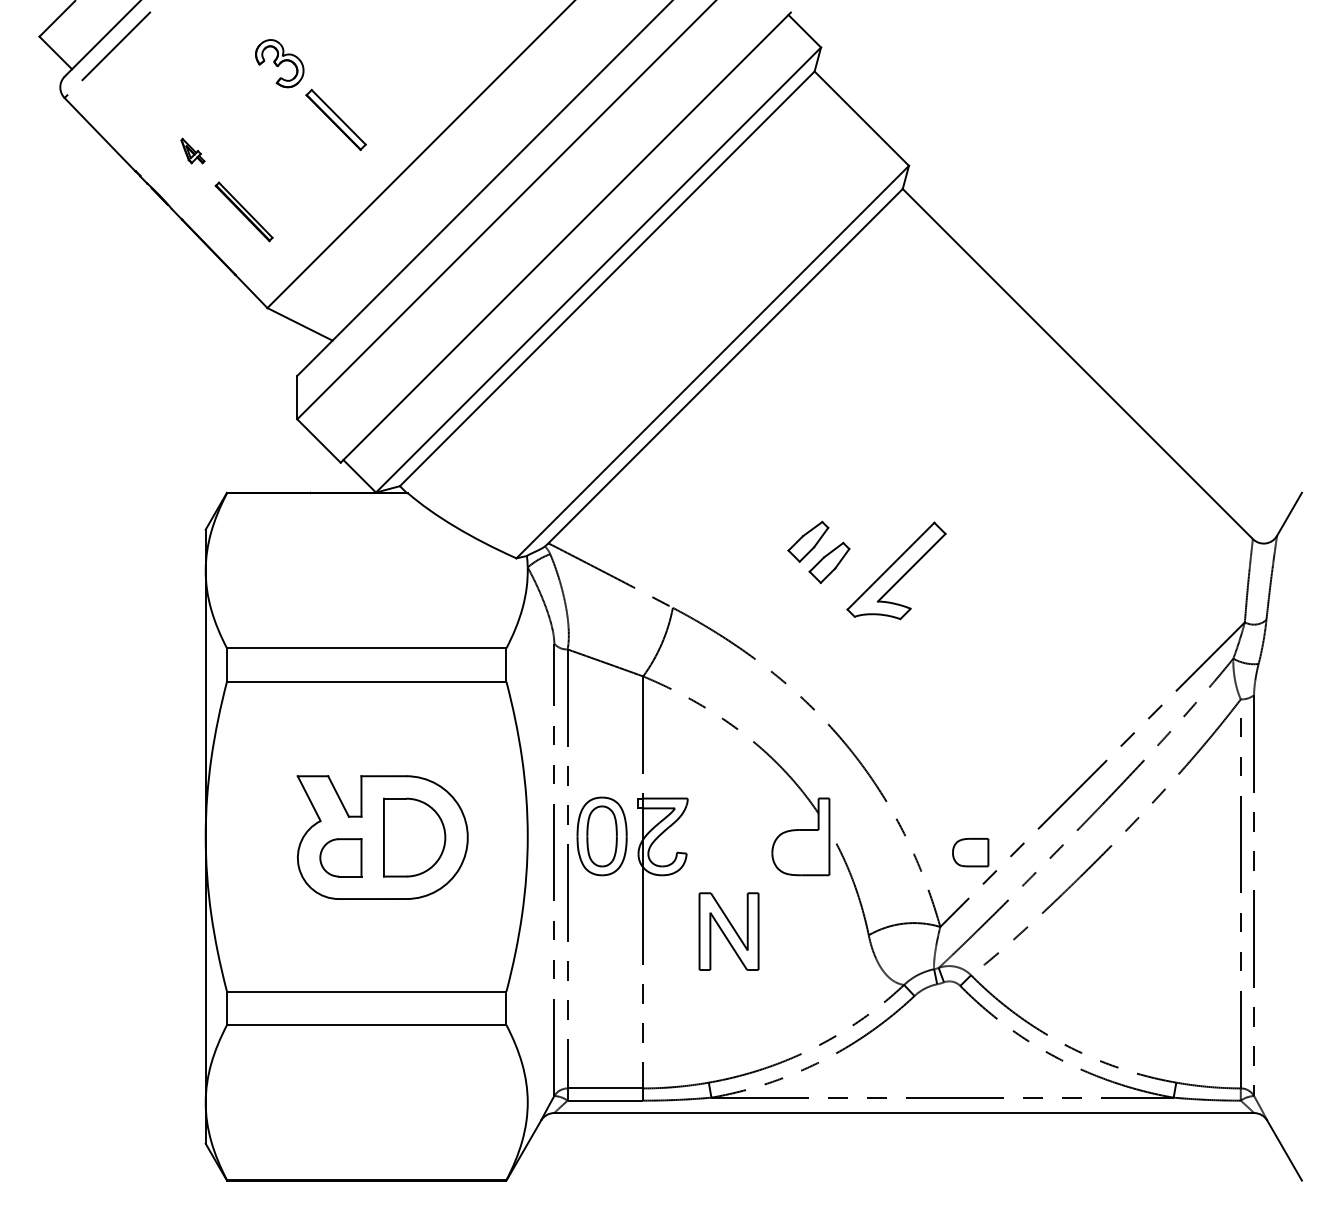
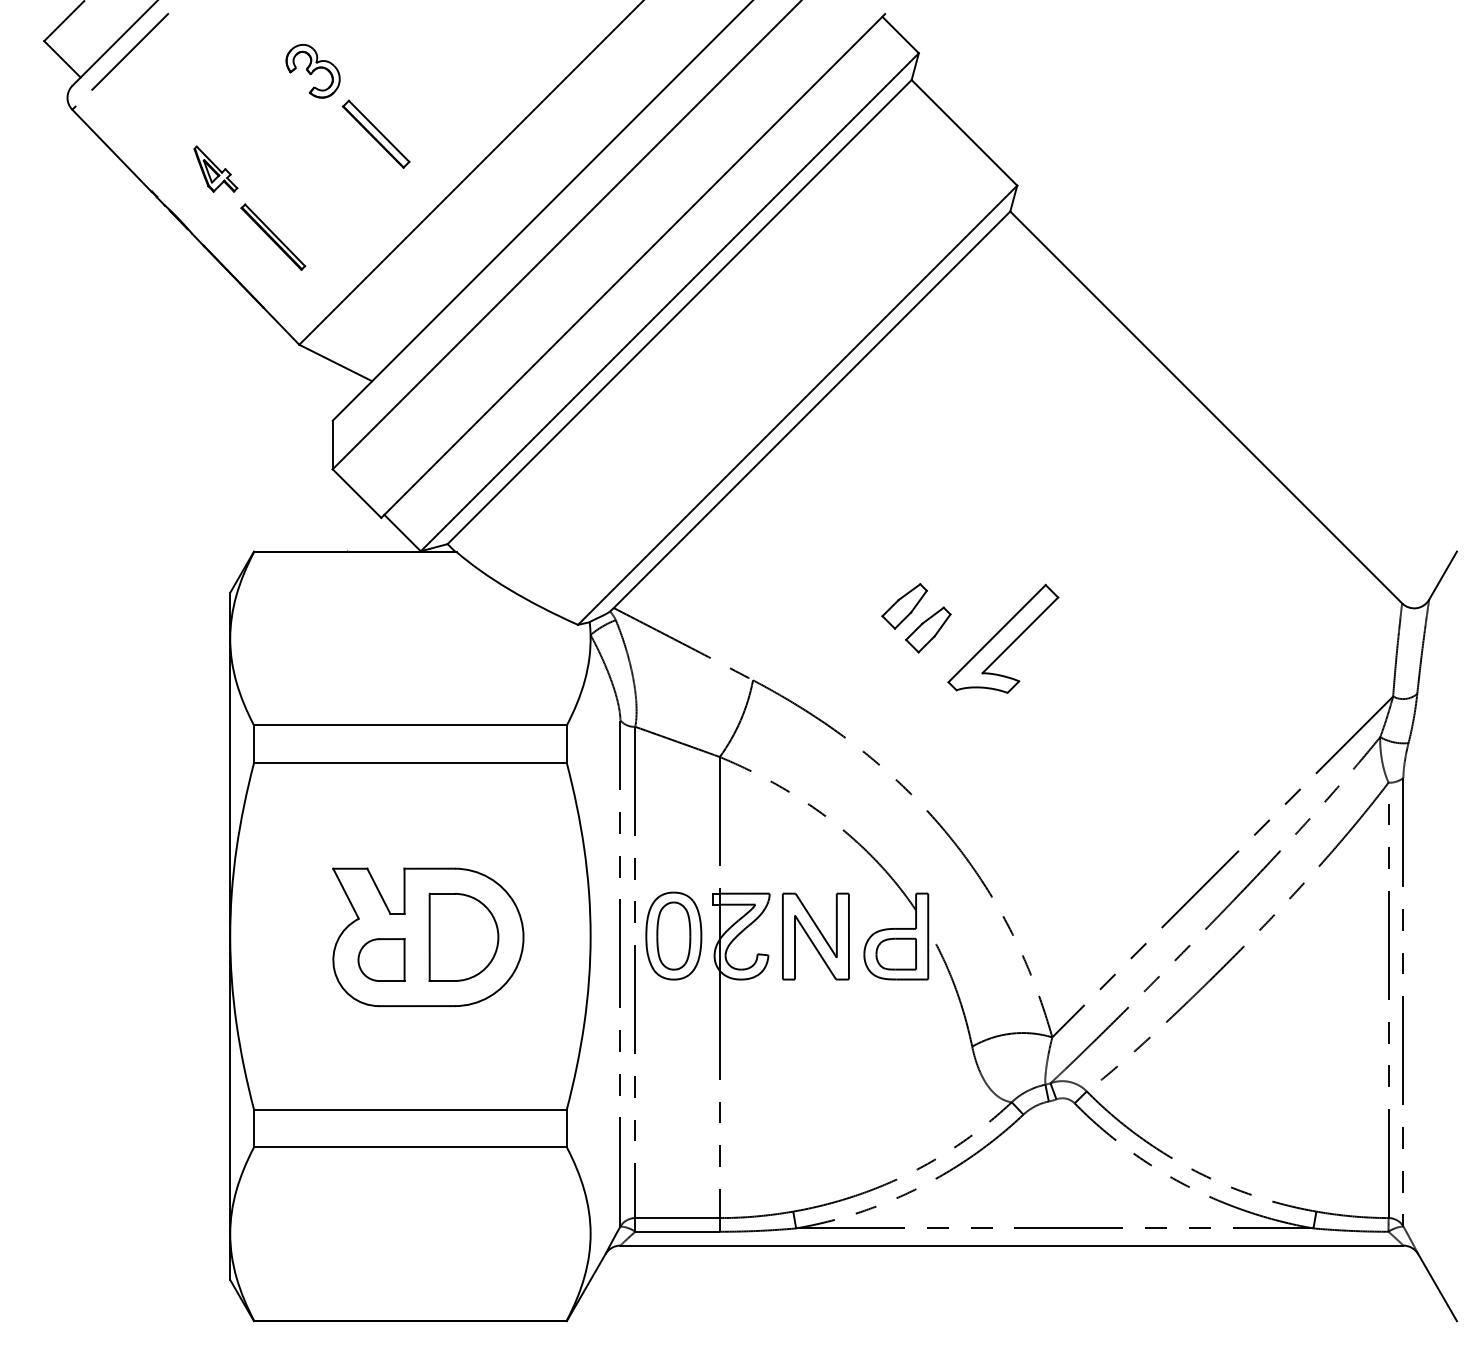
part: (192, 150) -> (215, 168), size x1.67
part: (969, 852) -> (895, 953), moved
part: (728, 931) -> (815, 936), moved

